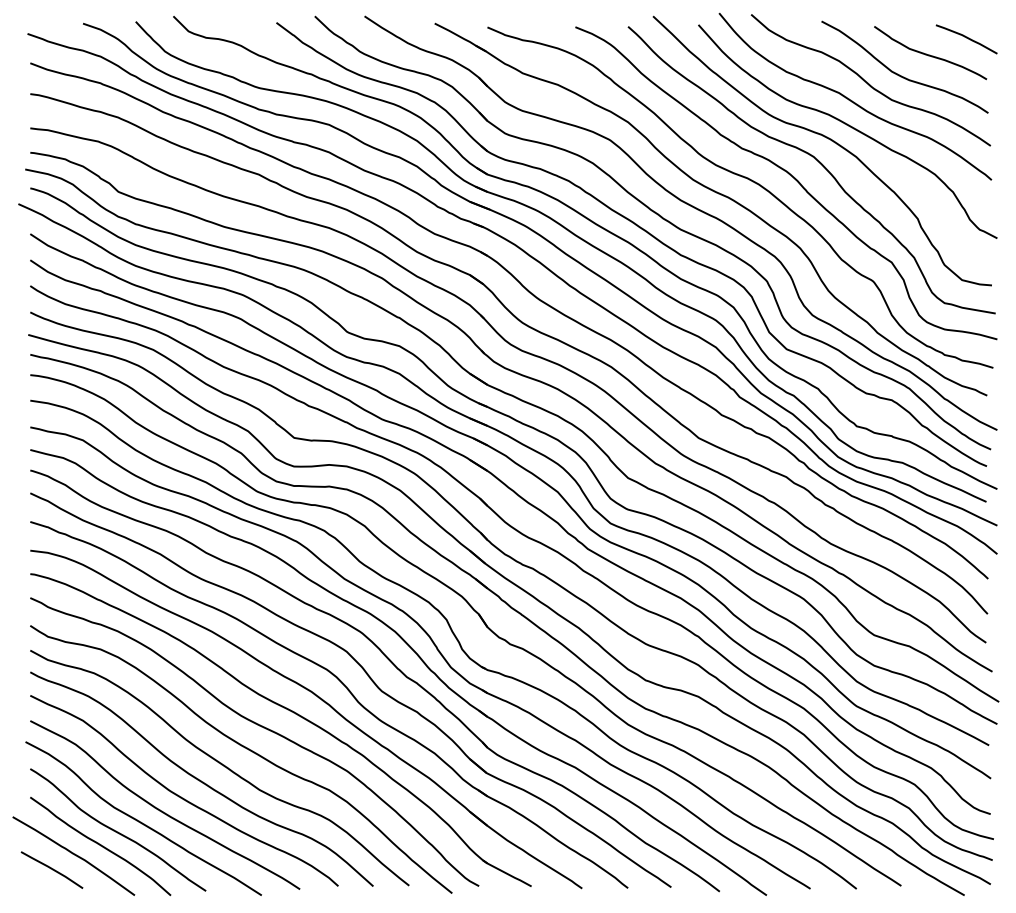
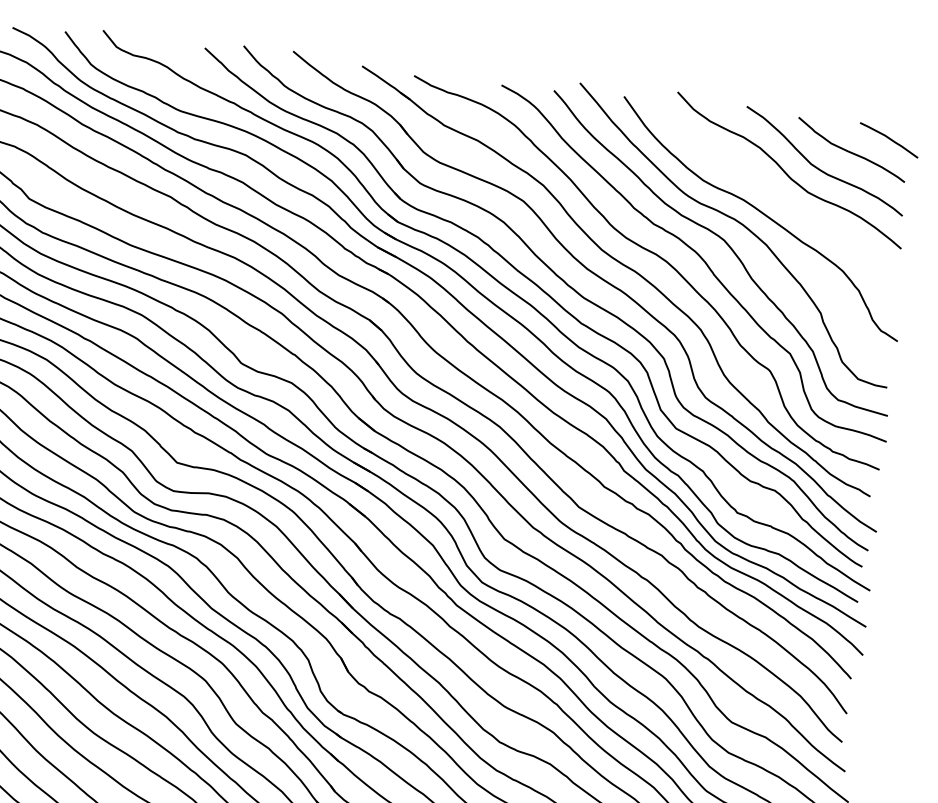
curve: (852, 100) -> (768, 188), removed

